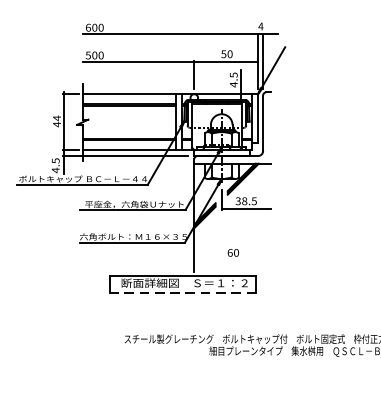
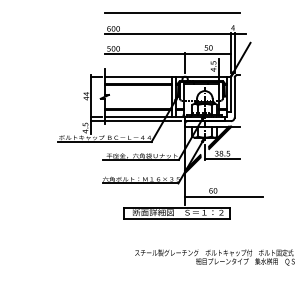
line: (176, 6) -> (172, 13), added
line: (249, 260) -> (224, 196), added
line: (182, 292) -> (176, 219), dashed -> solid

